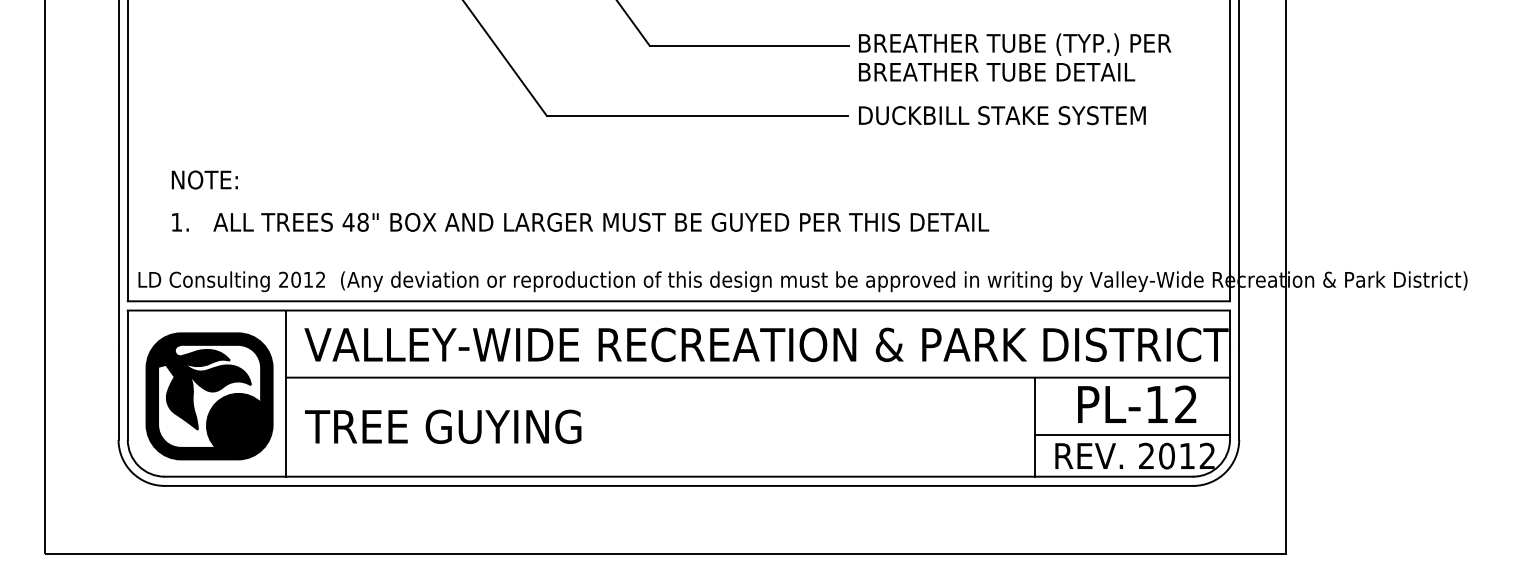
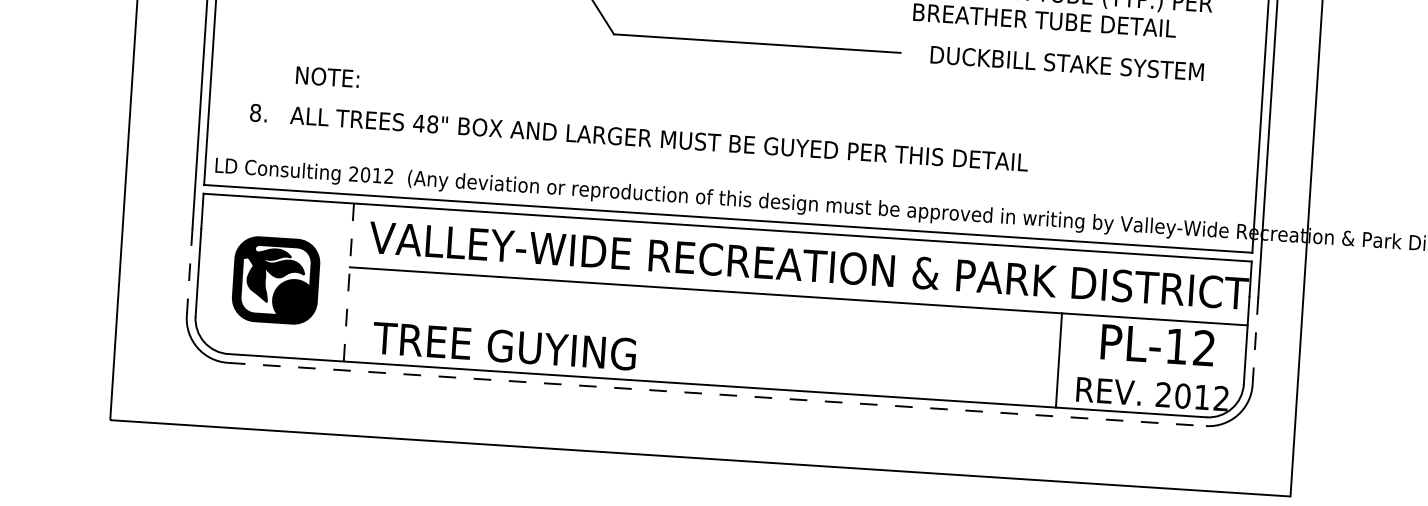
text: (1002, 115) -> (1067, 63), moved
text: (204, 179) -> (327, 76), moved
text: (176, 221) -> (255, 112), 1. -> 8.
line: (285, 393) -> (348, 282), solid -> dashed
line: (118, 394) -> (189, 273), solid -> dashed
line: (1239, 394) -> (1255, 341), solid -> dashed
part: (209, 396) -> (276, 280), size x0.7
text: (443, 426) -> (504, 345), moved
line: (1131, 434) -> (1150, 373), removed
line: (679, 485) -> (717, 394), solid -> dashed

